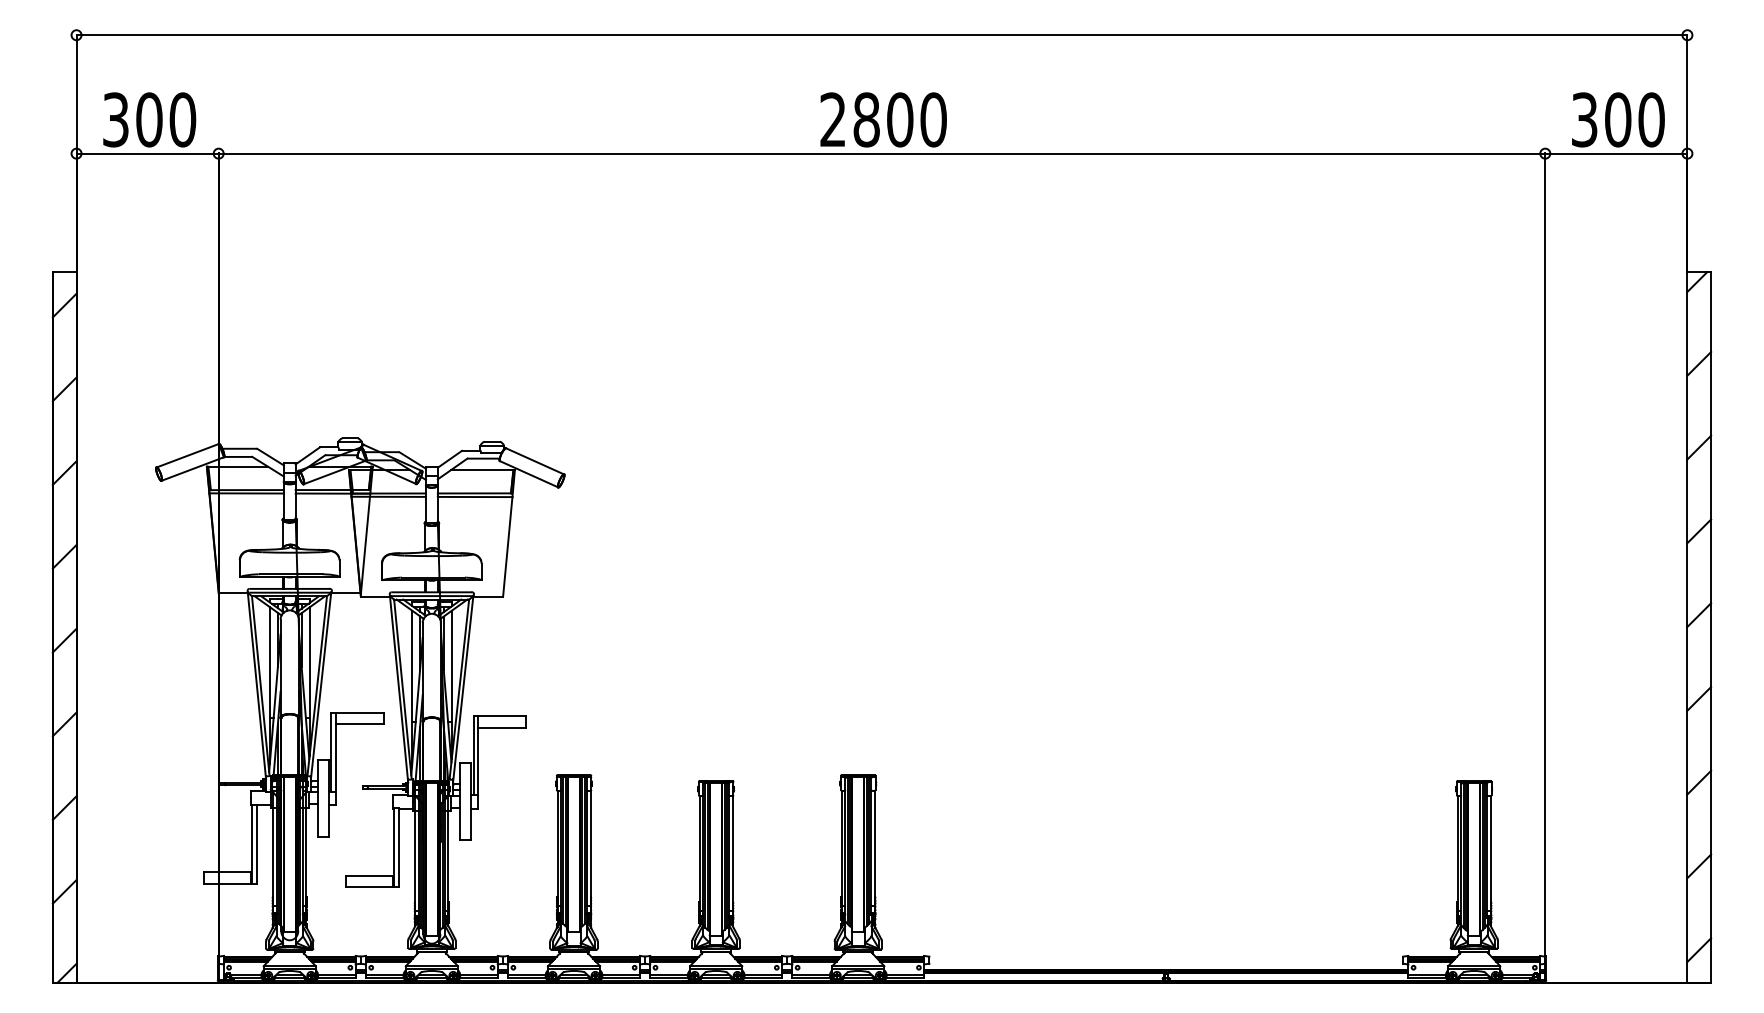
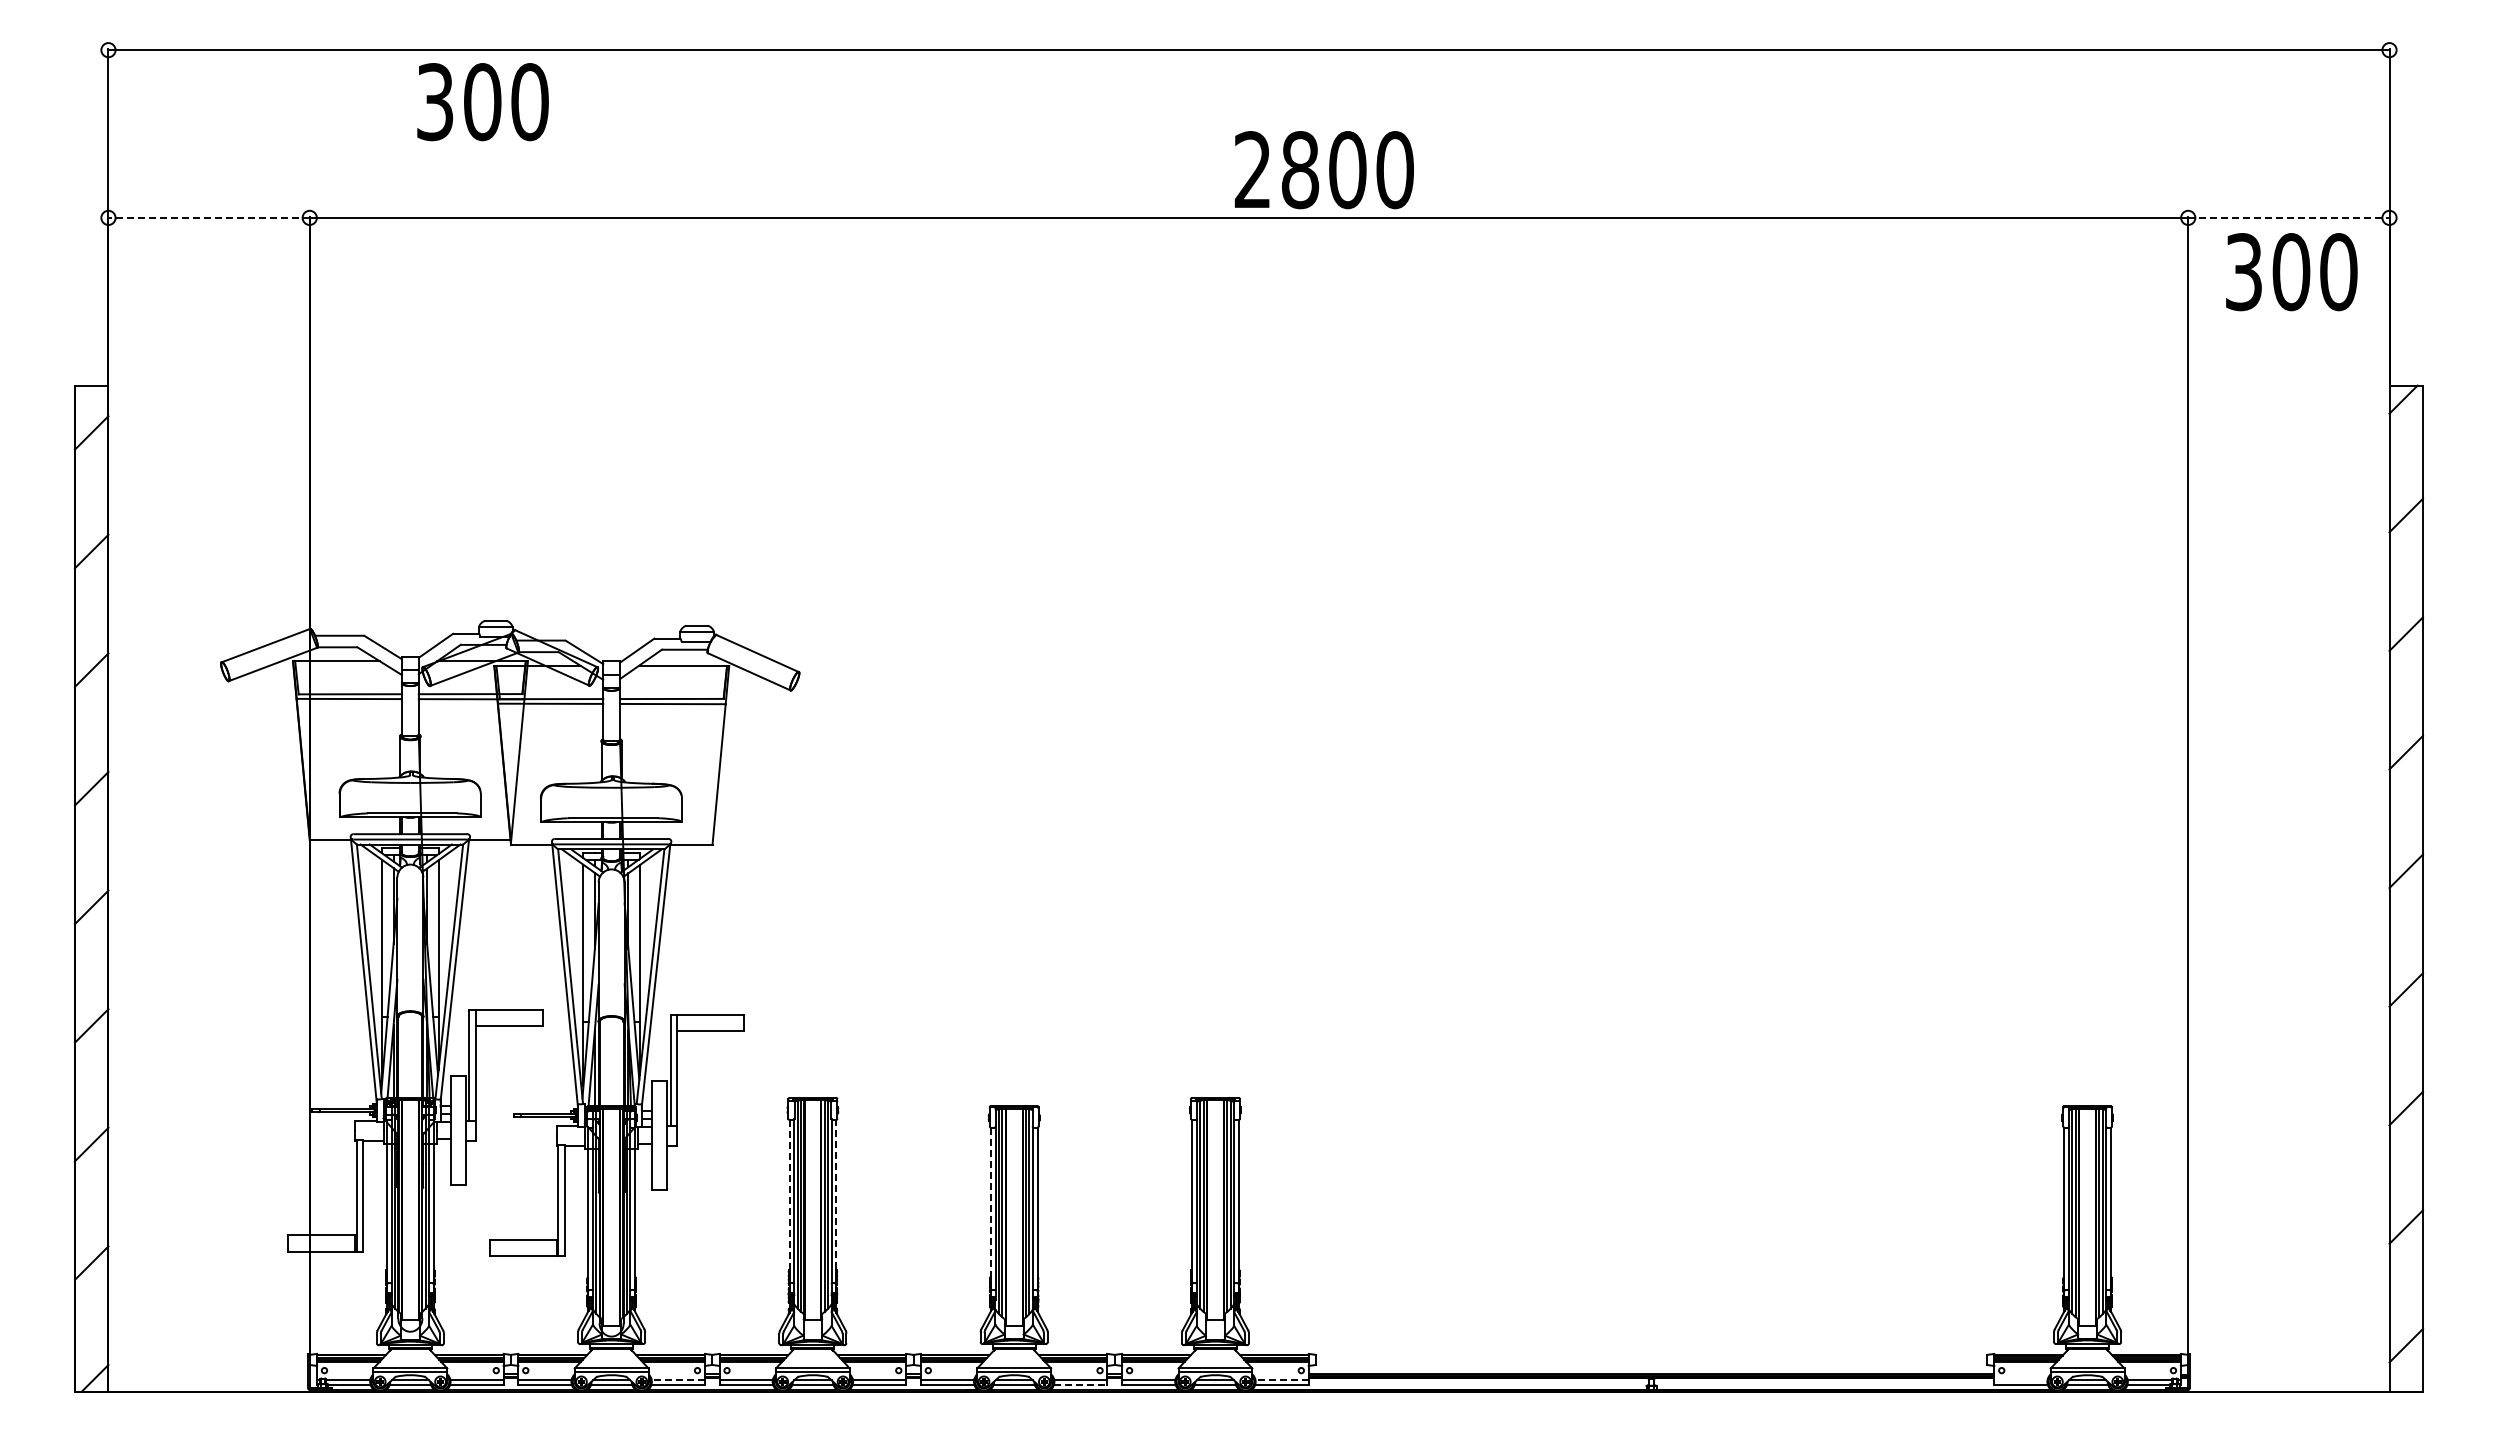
text: (149, 120) -> (482, 102), moved
text: (883, 120) -> (1323, 170), moved
text: (1618, 120) -> (2291, 272), moved
line: (147, 153) -> (209, 217), solid -> dashed
line: (1616, 153) -> (2288, 217), solid -> dashed
line: (557, 851) -> (789, 1205), solid -> dashed
line: (590, 851) -> (836, 1205), solid -> dashed
line: (699, 853) -> (990, 1209), solid -> dashed
line: (479, 974) -> (678, 1380), solid -> dashed
line: (905, 974) -> (1282, 1380), solid -> dashed
line: (1426, 974) -> (2020, 1380), removed
line: (763, 978) -> (1080, 1385), solid -> dashed

